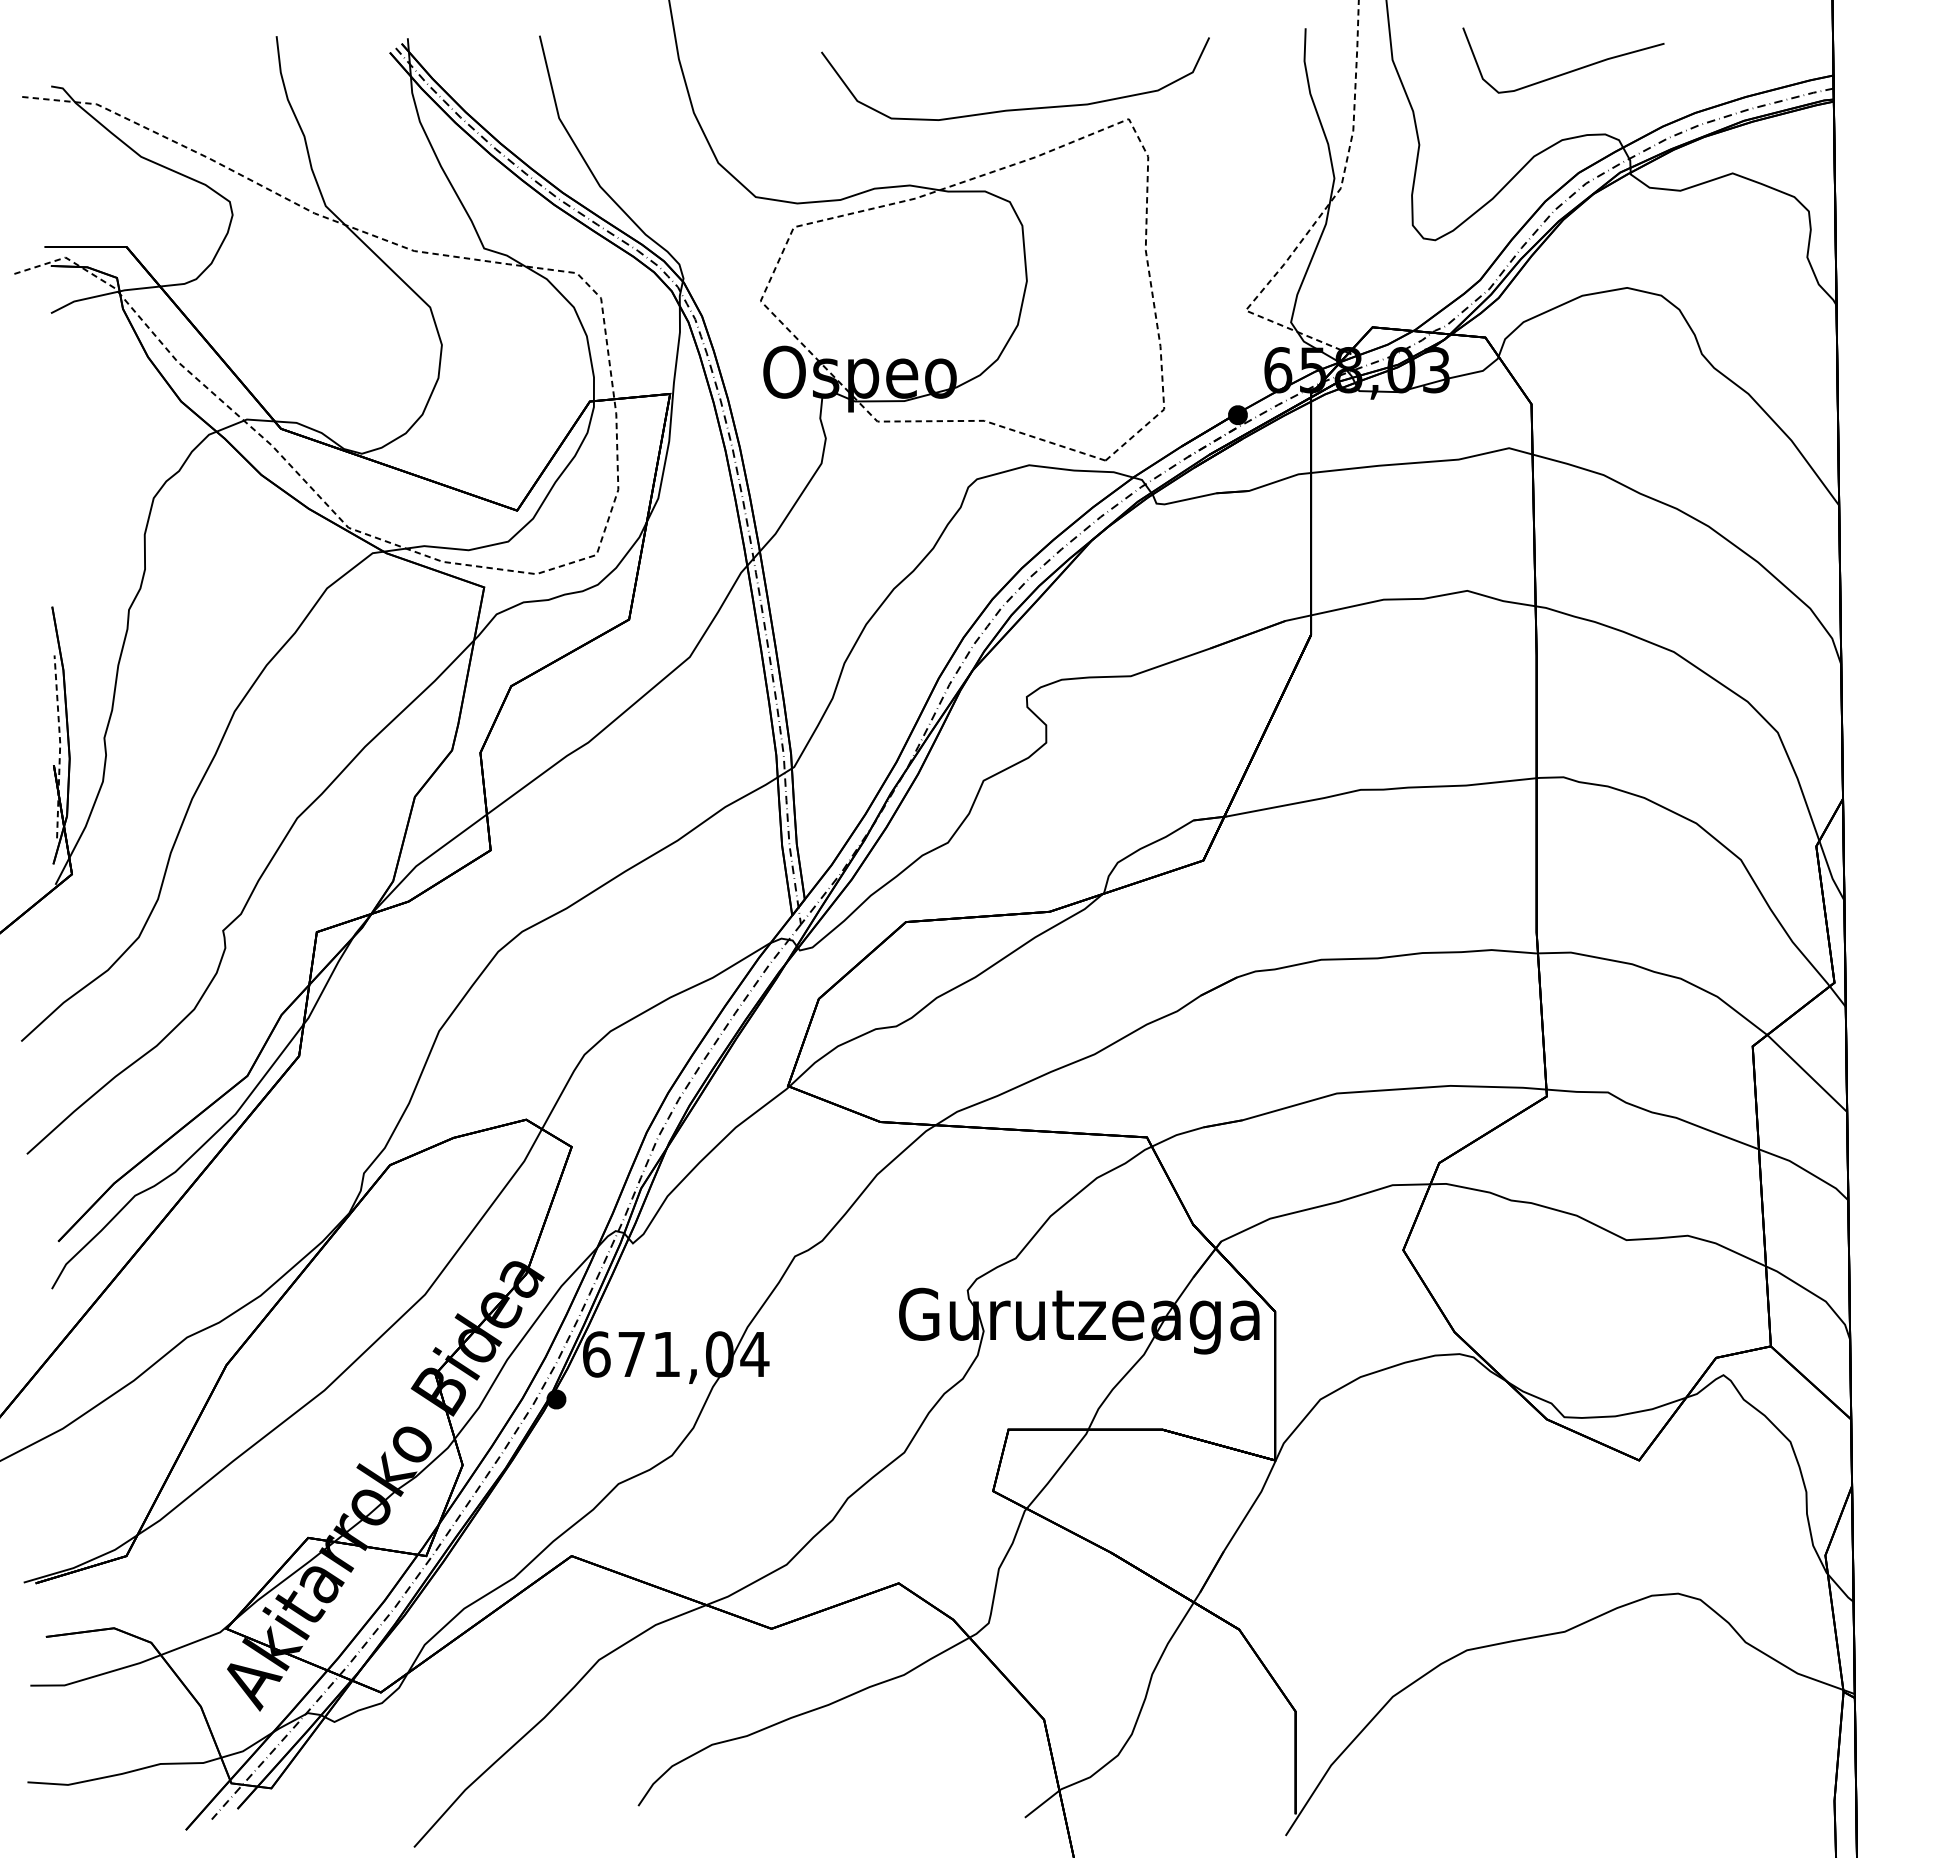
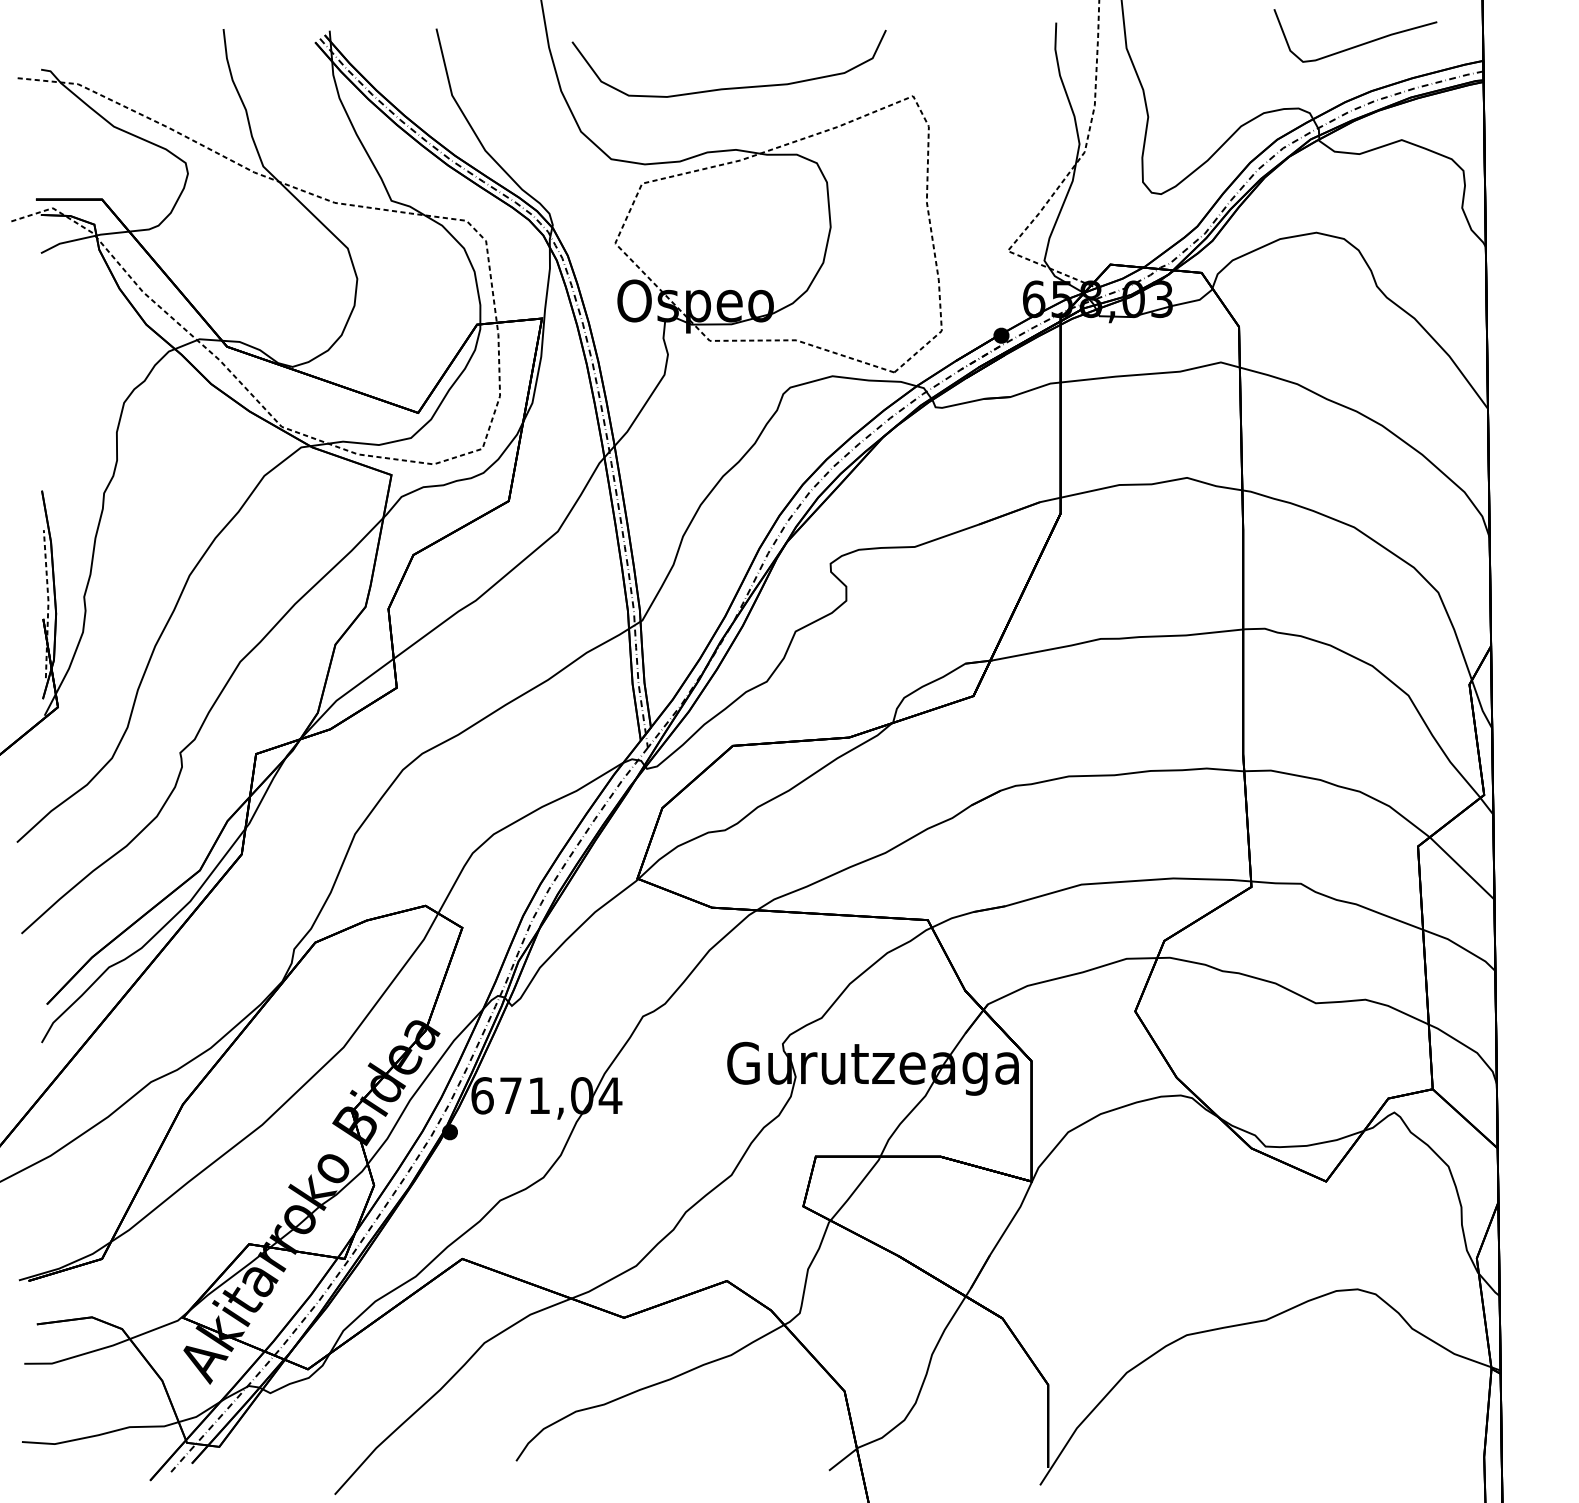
curve: (1567, 71) -> (1358, 44), moved
curve: (1017, 108) -> (730, 87), moved

